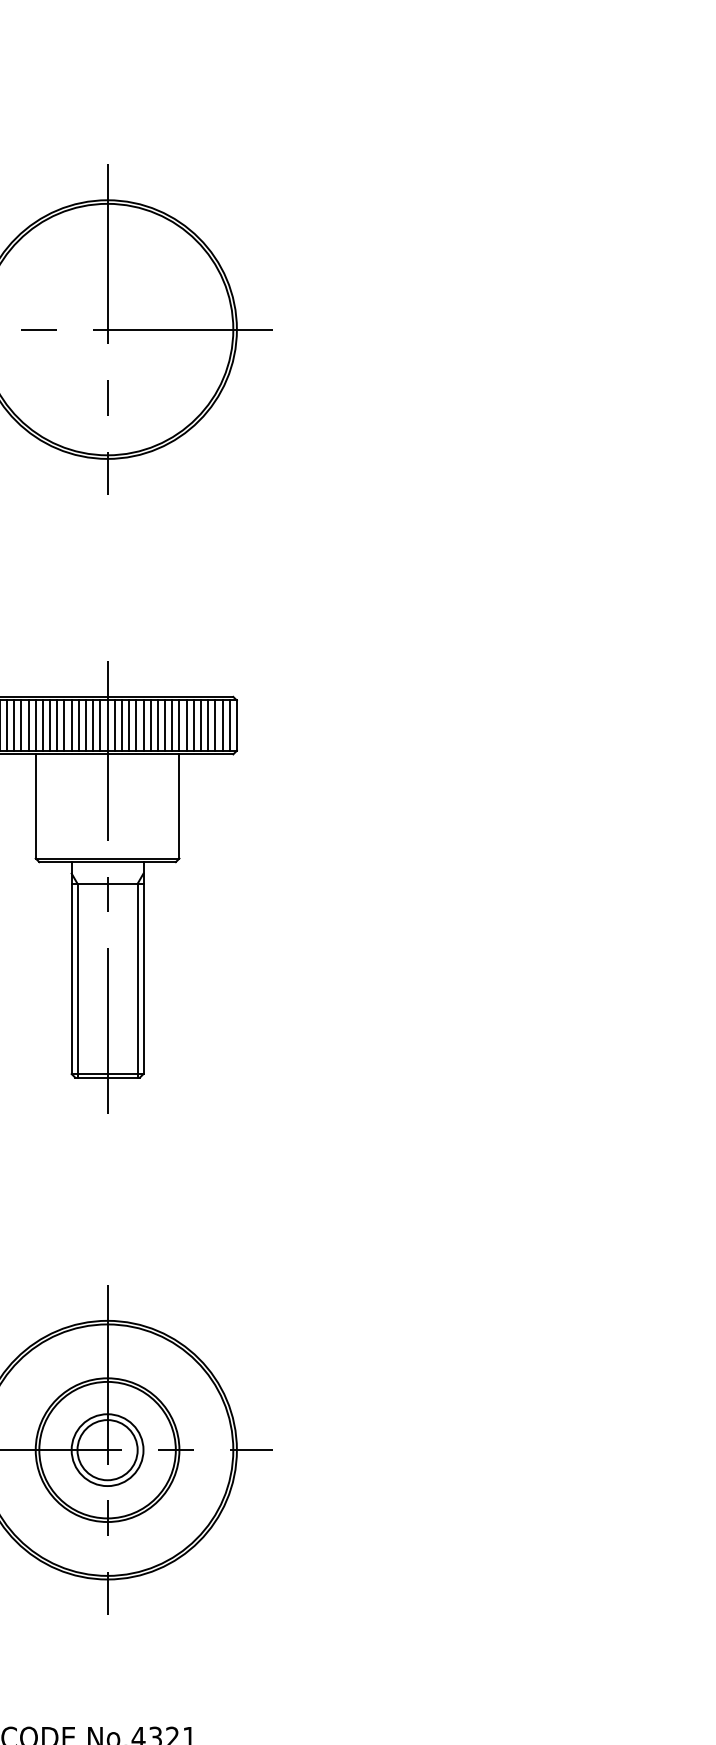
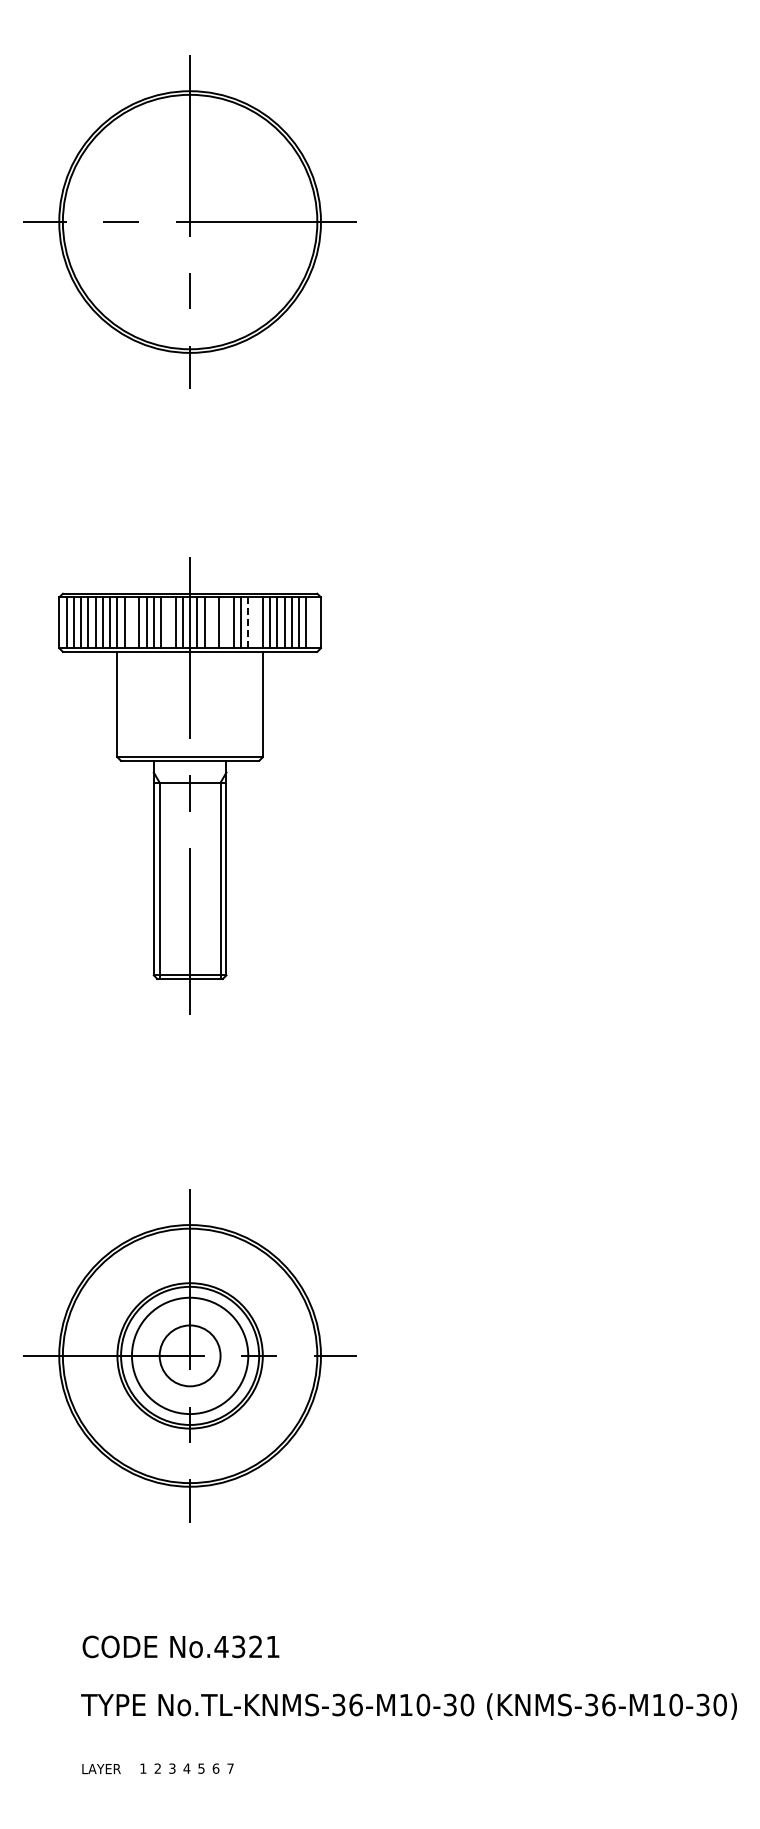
line: (49, 725) -> (131, 622), removed
line: (86, 725) -> (168, 622), removed
line: (128, 725) -> (211, 622), removed
line: (143, 725) -> (226, 622), removed
line: (165, 725) -> (248, 622), solid -> dashed
line: (172, 725) -> (255, 622), removed
line: (229, 725) -> (313, 622), removed
circle: (106, 1449) -> (189, 1355), size x1.6

